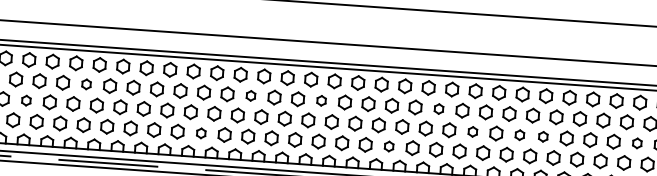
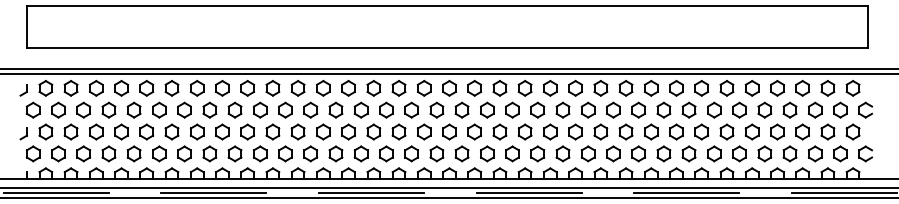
part: (86, 83) -> (184, 109), size x1.43
part: (250, 95) -> (360, 109), size x1.43
part: (26, 100) -> (121, 131), size x1.43
part: (321, 100) -> (436, 109), size x1.43
part: (438, 108) -> (562, 109), size x1.43
part: (472, 131) -> (600, 131), size x1.43
part: (201, 132) -> (310, 153), size x1.43
part: (520, 134) -> (651, 131), size x1.43
part: (543, 136) -> (676, 131), size x1.43
part: (637, 142) -> (777, 131), size x1.43
part: (389, 146) -> (512, 153), size x1.43

